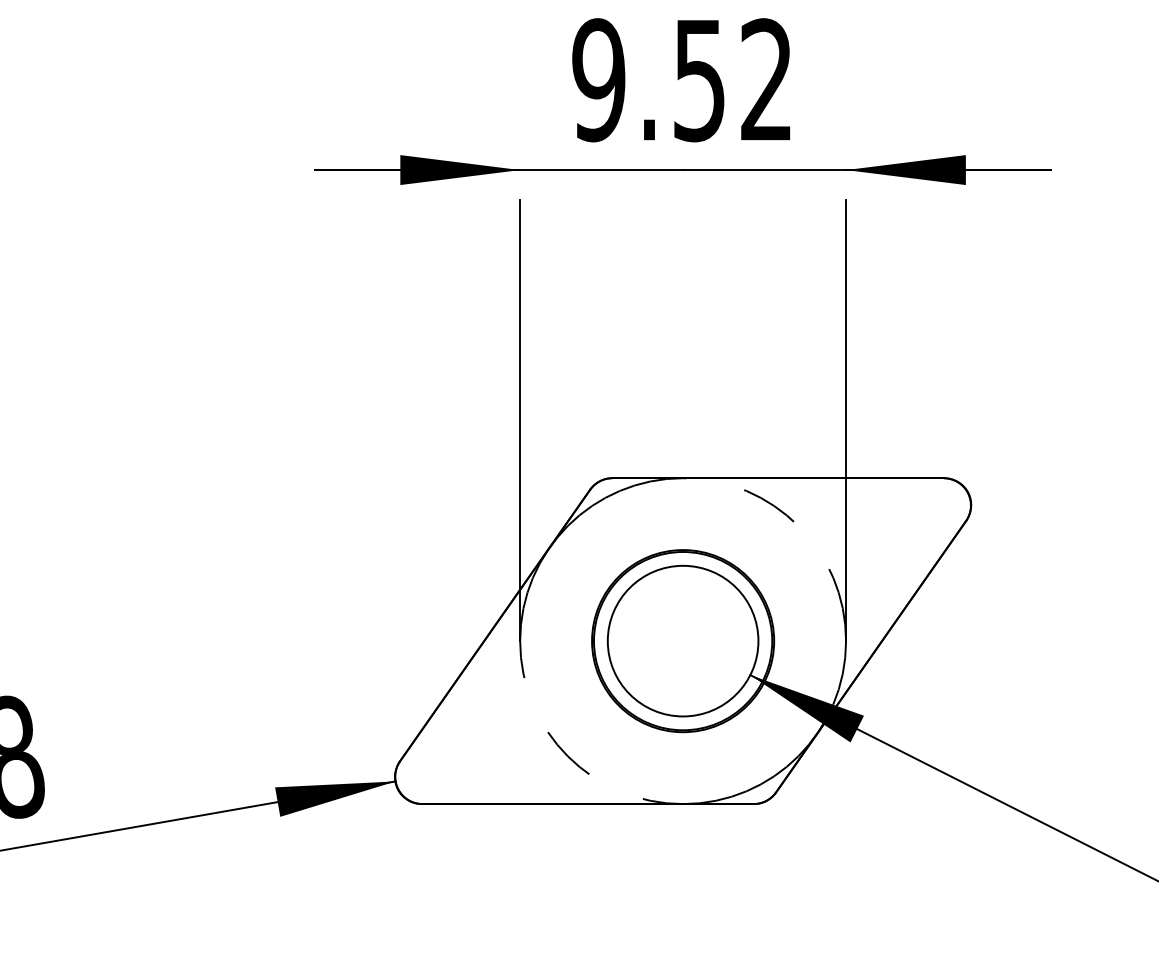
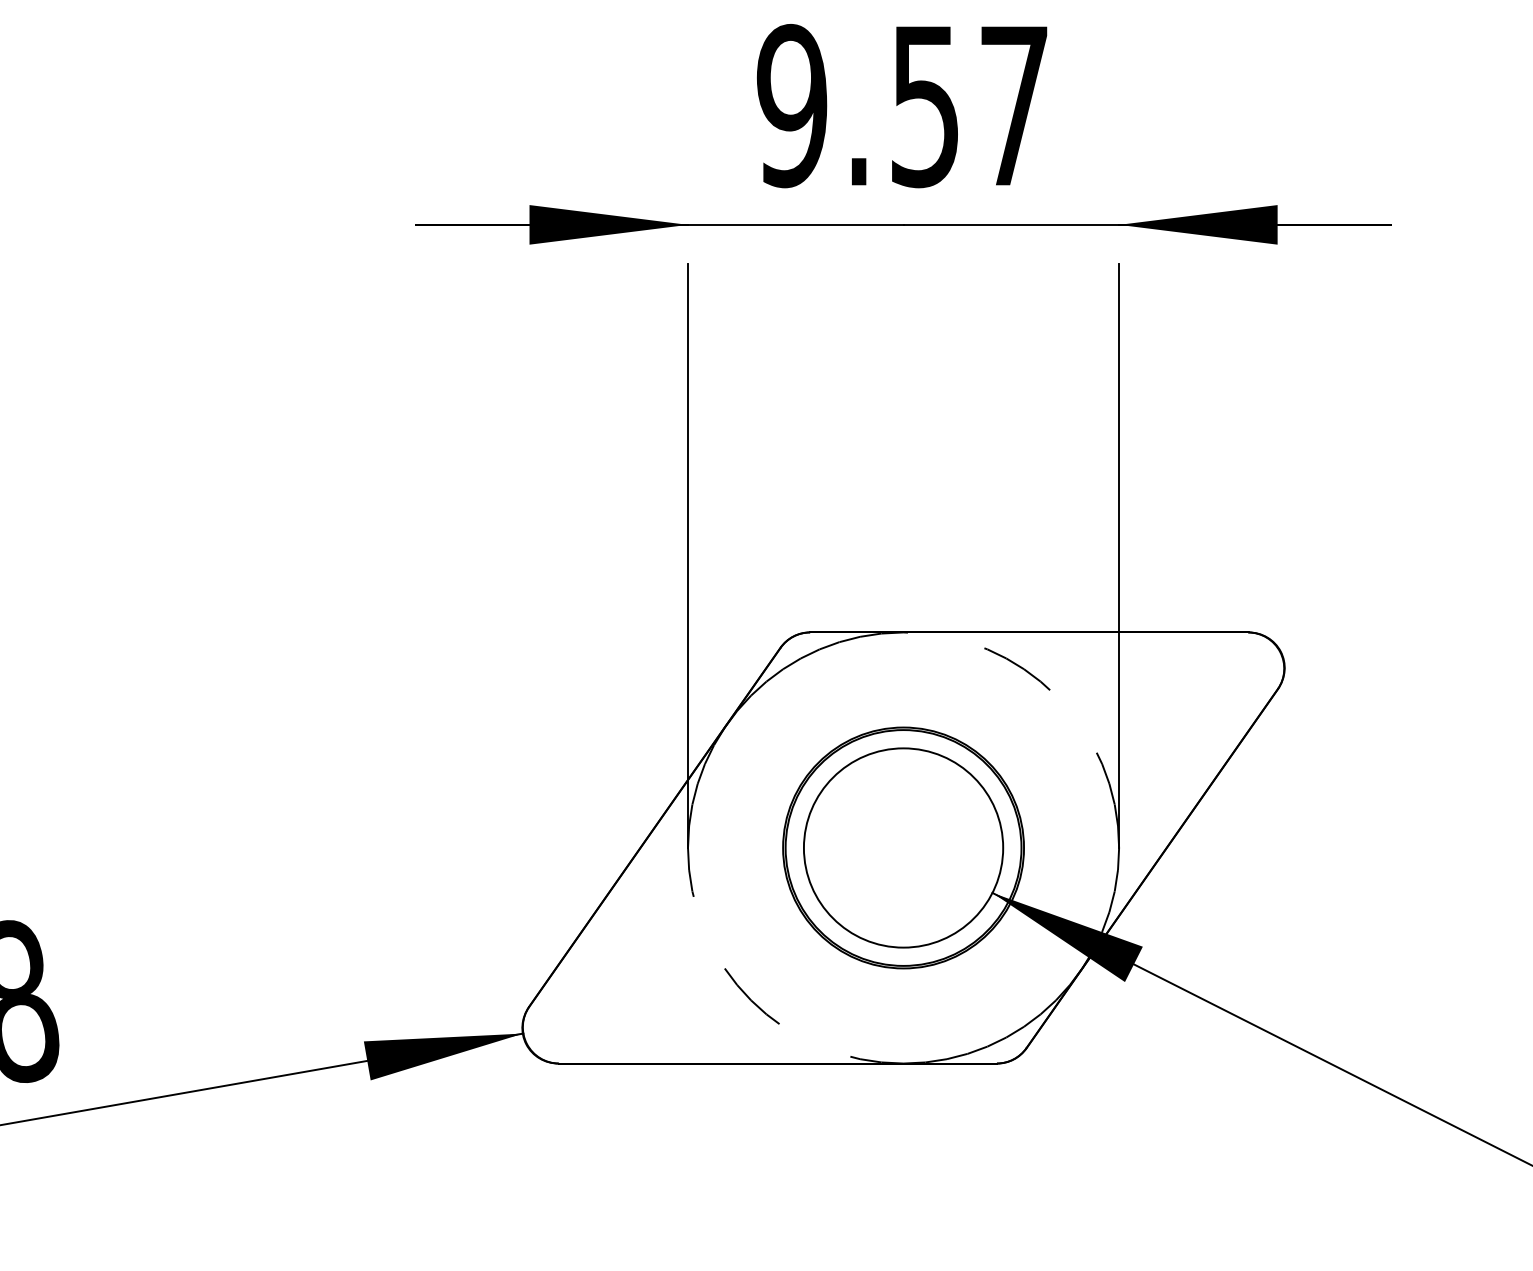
text: (766, 79) -> (1013, 105), 9.52 -> 9.57

